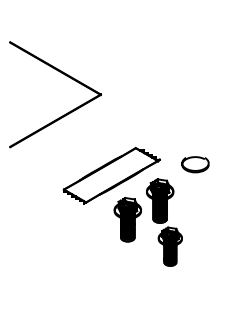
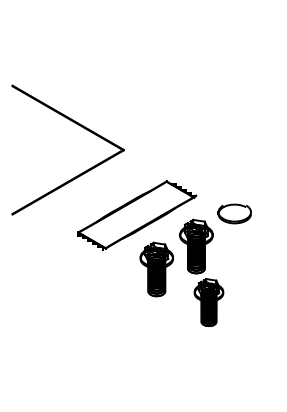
part: (66, 76) -> (81, 127), moved
part: (195, 164) -> (234, 213), moved

